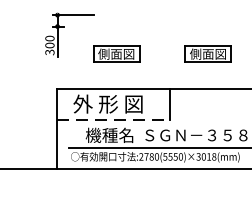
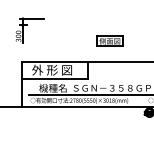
part: (115, 52) -> (56, 40), removed
line: (113, 120) -> (55, 79), dashed -> solid

